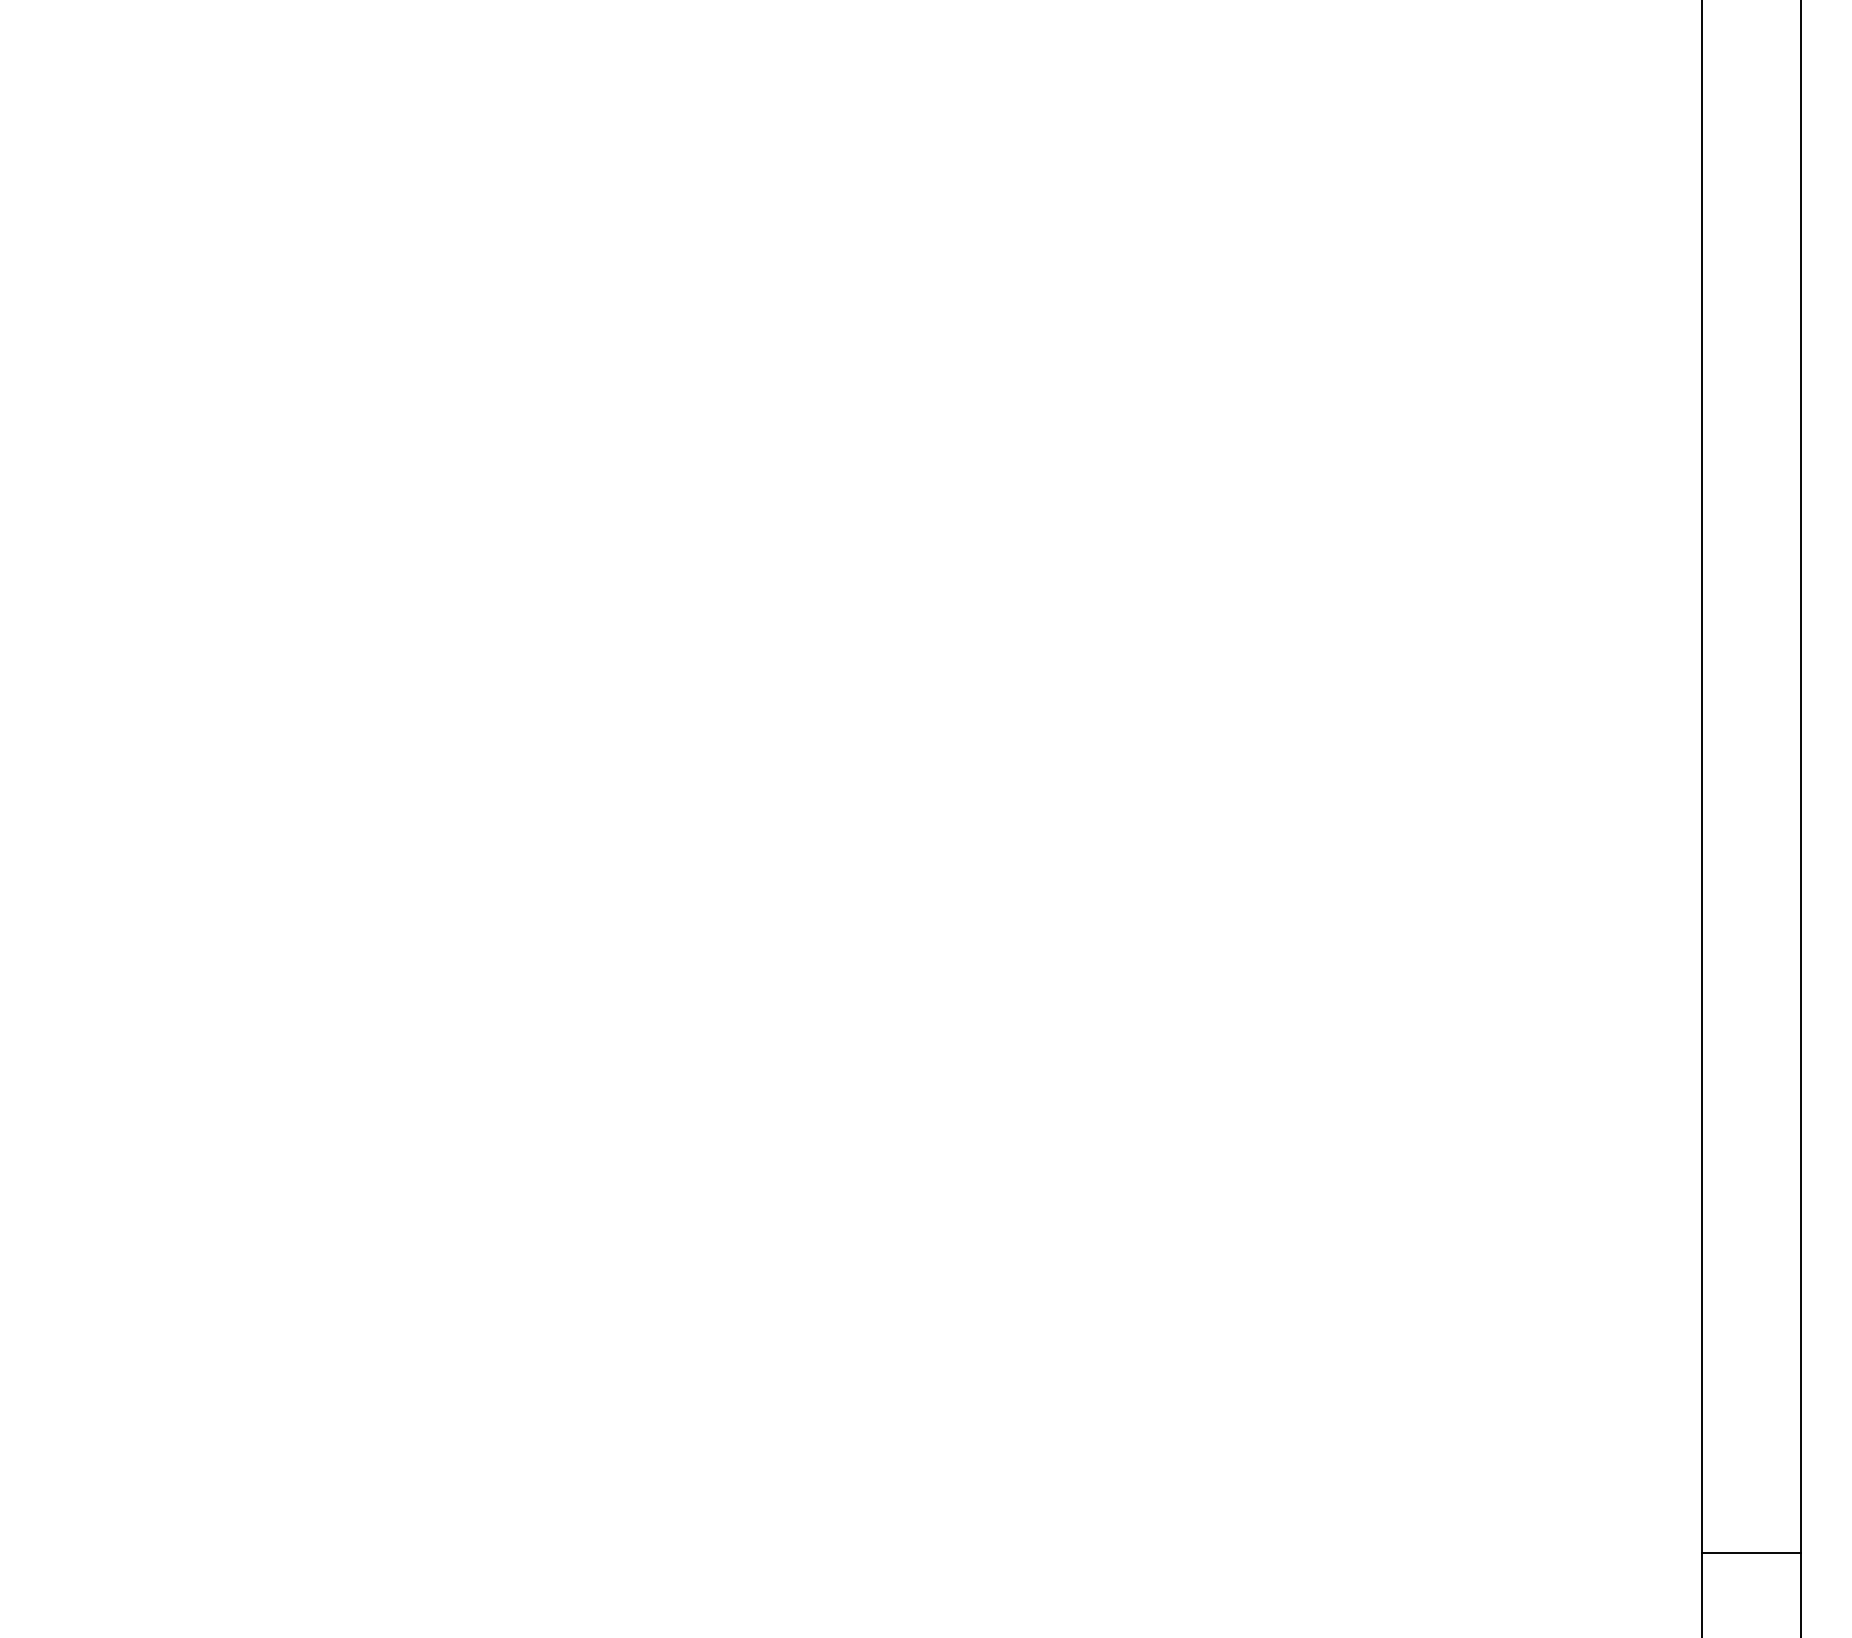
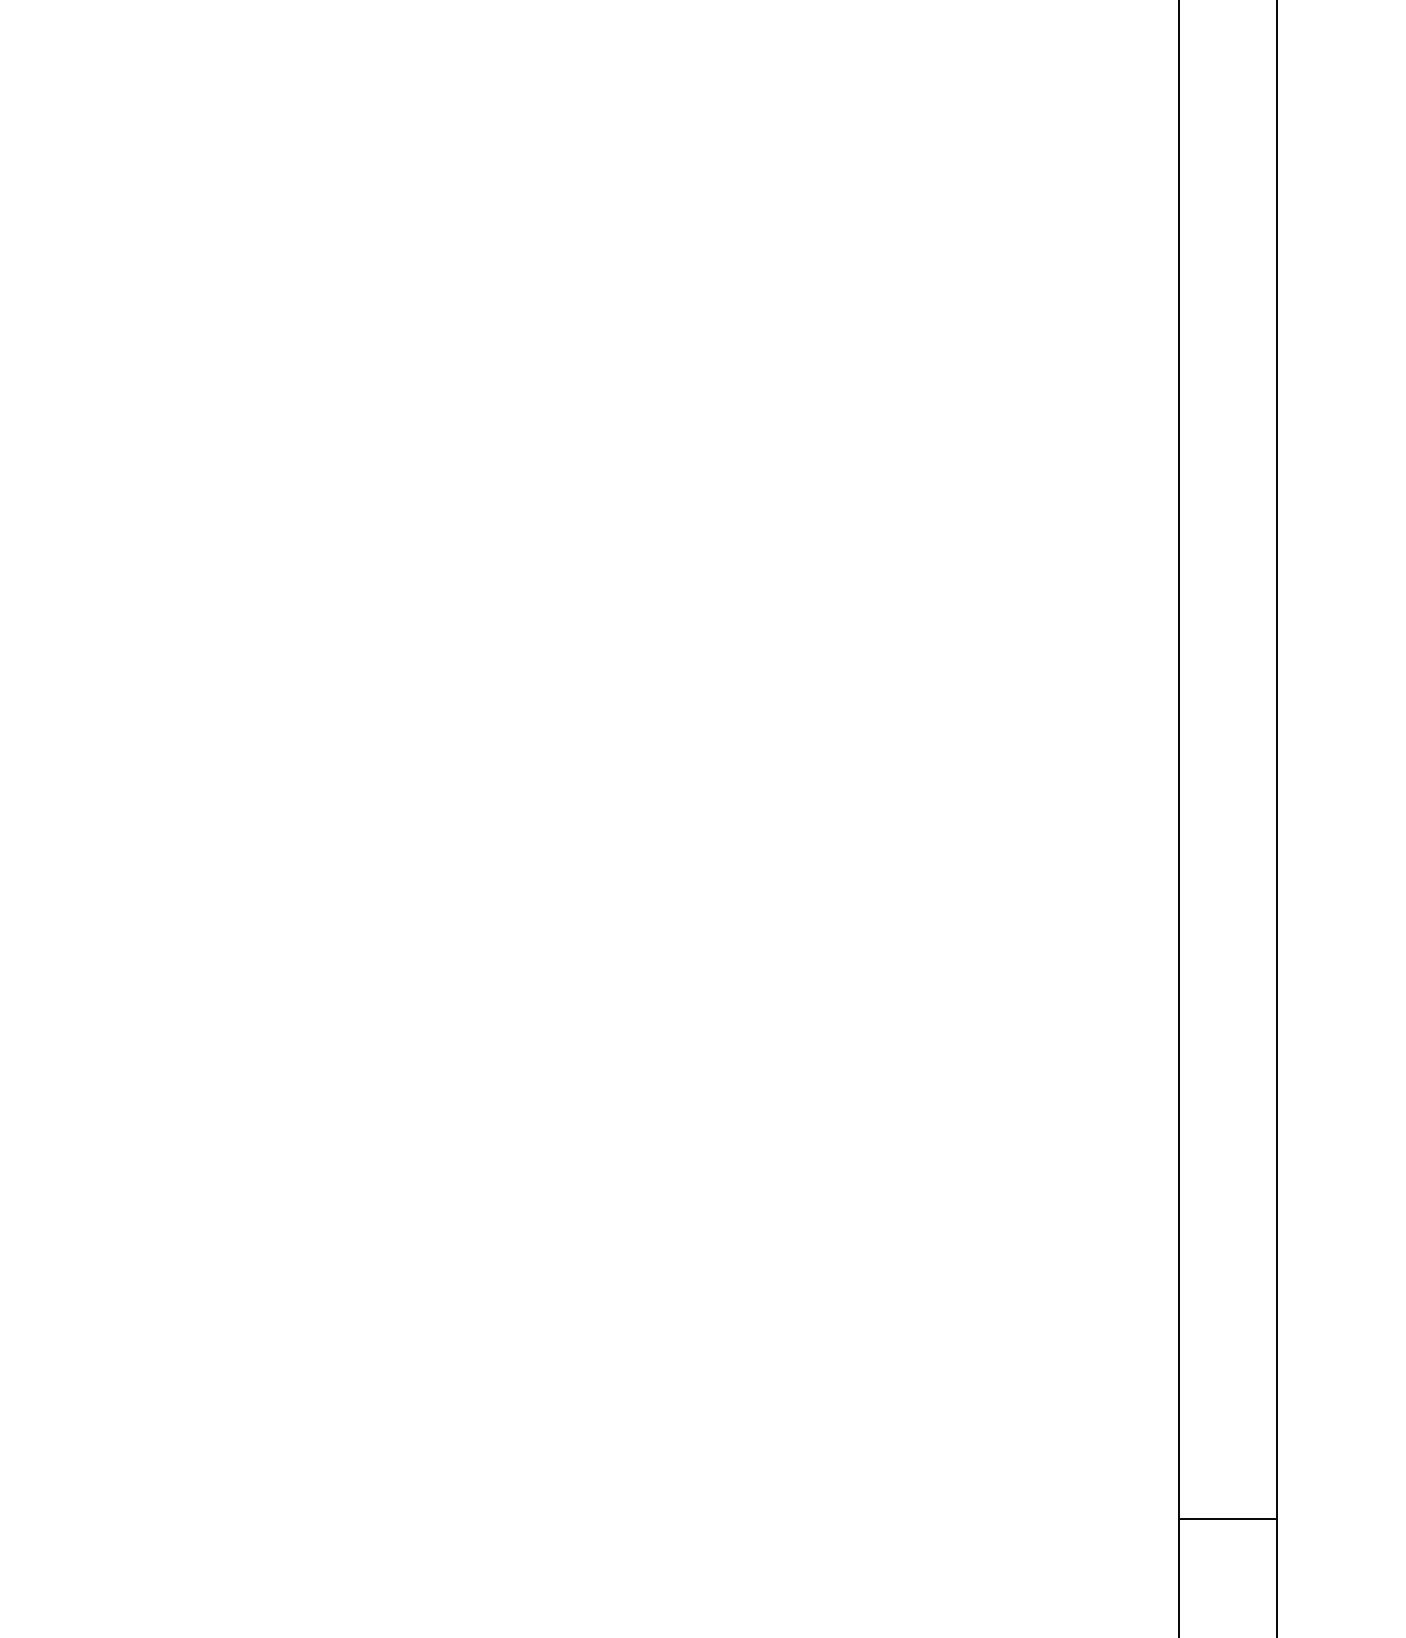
line: (1751, 1553) -> (1228, 1518), moved

